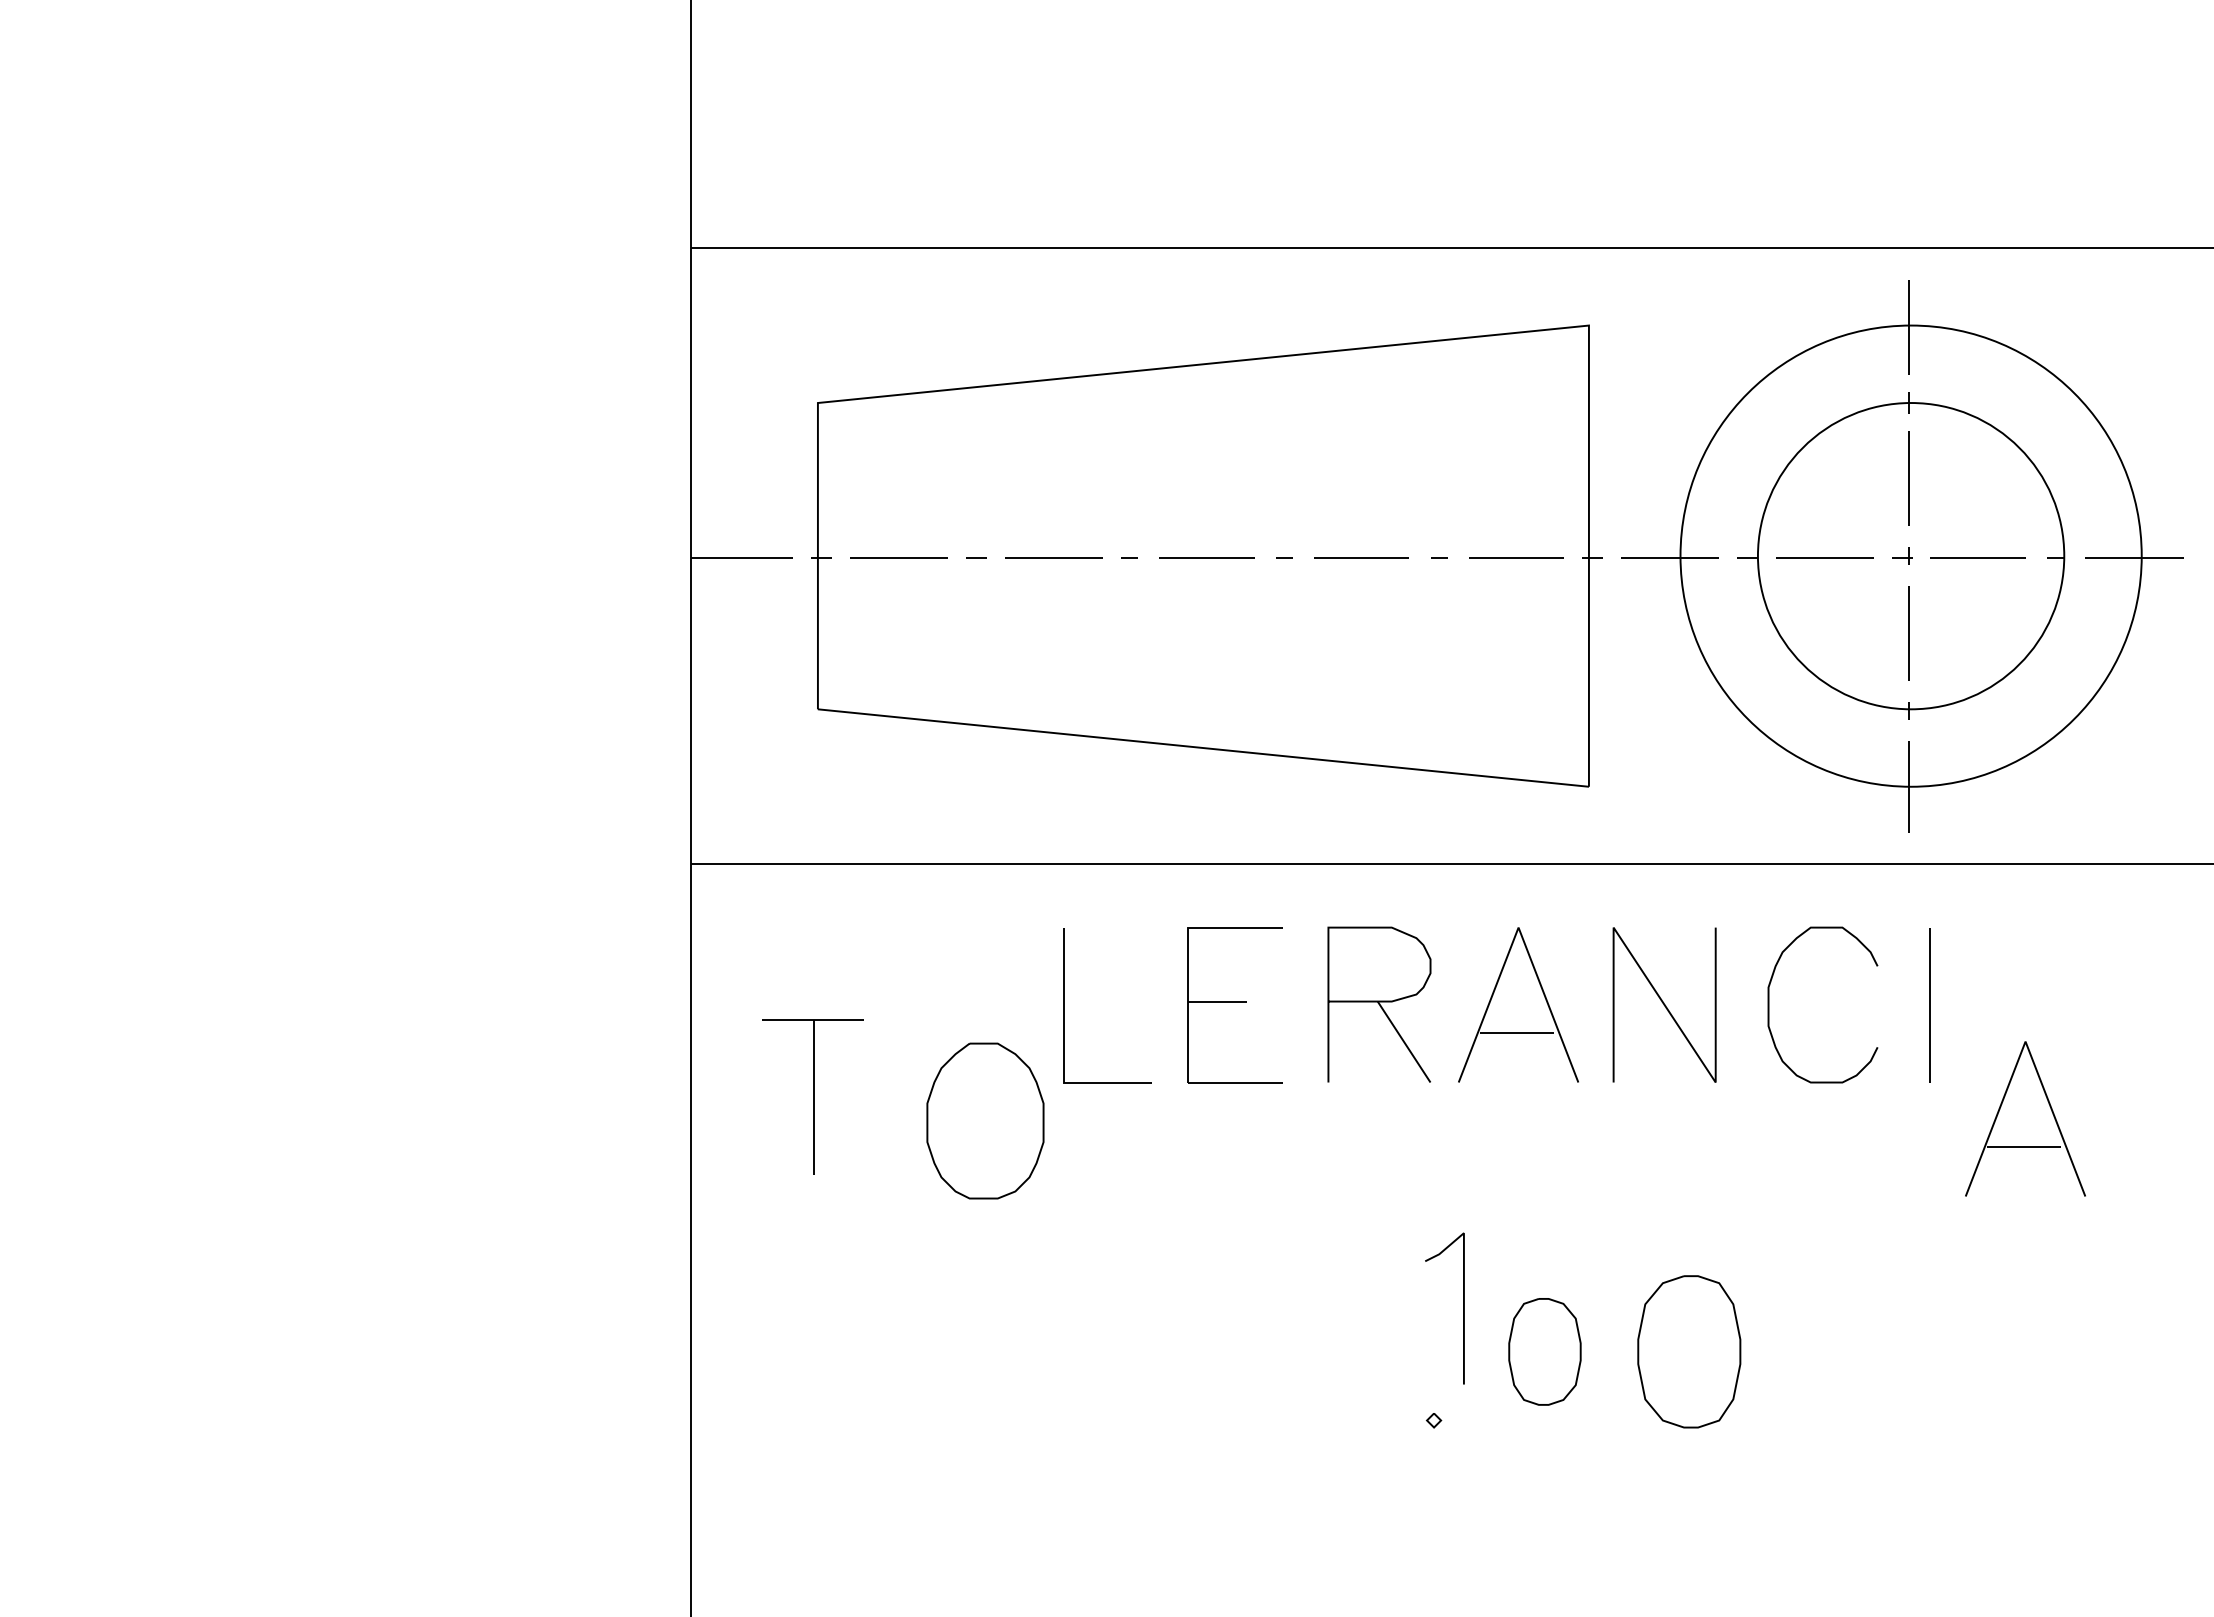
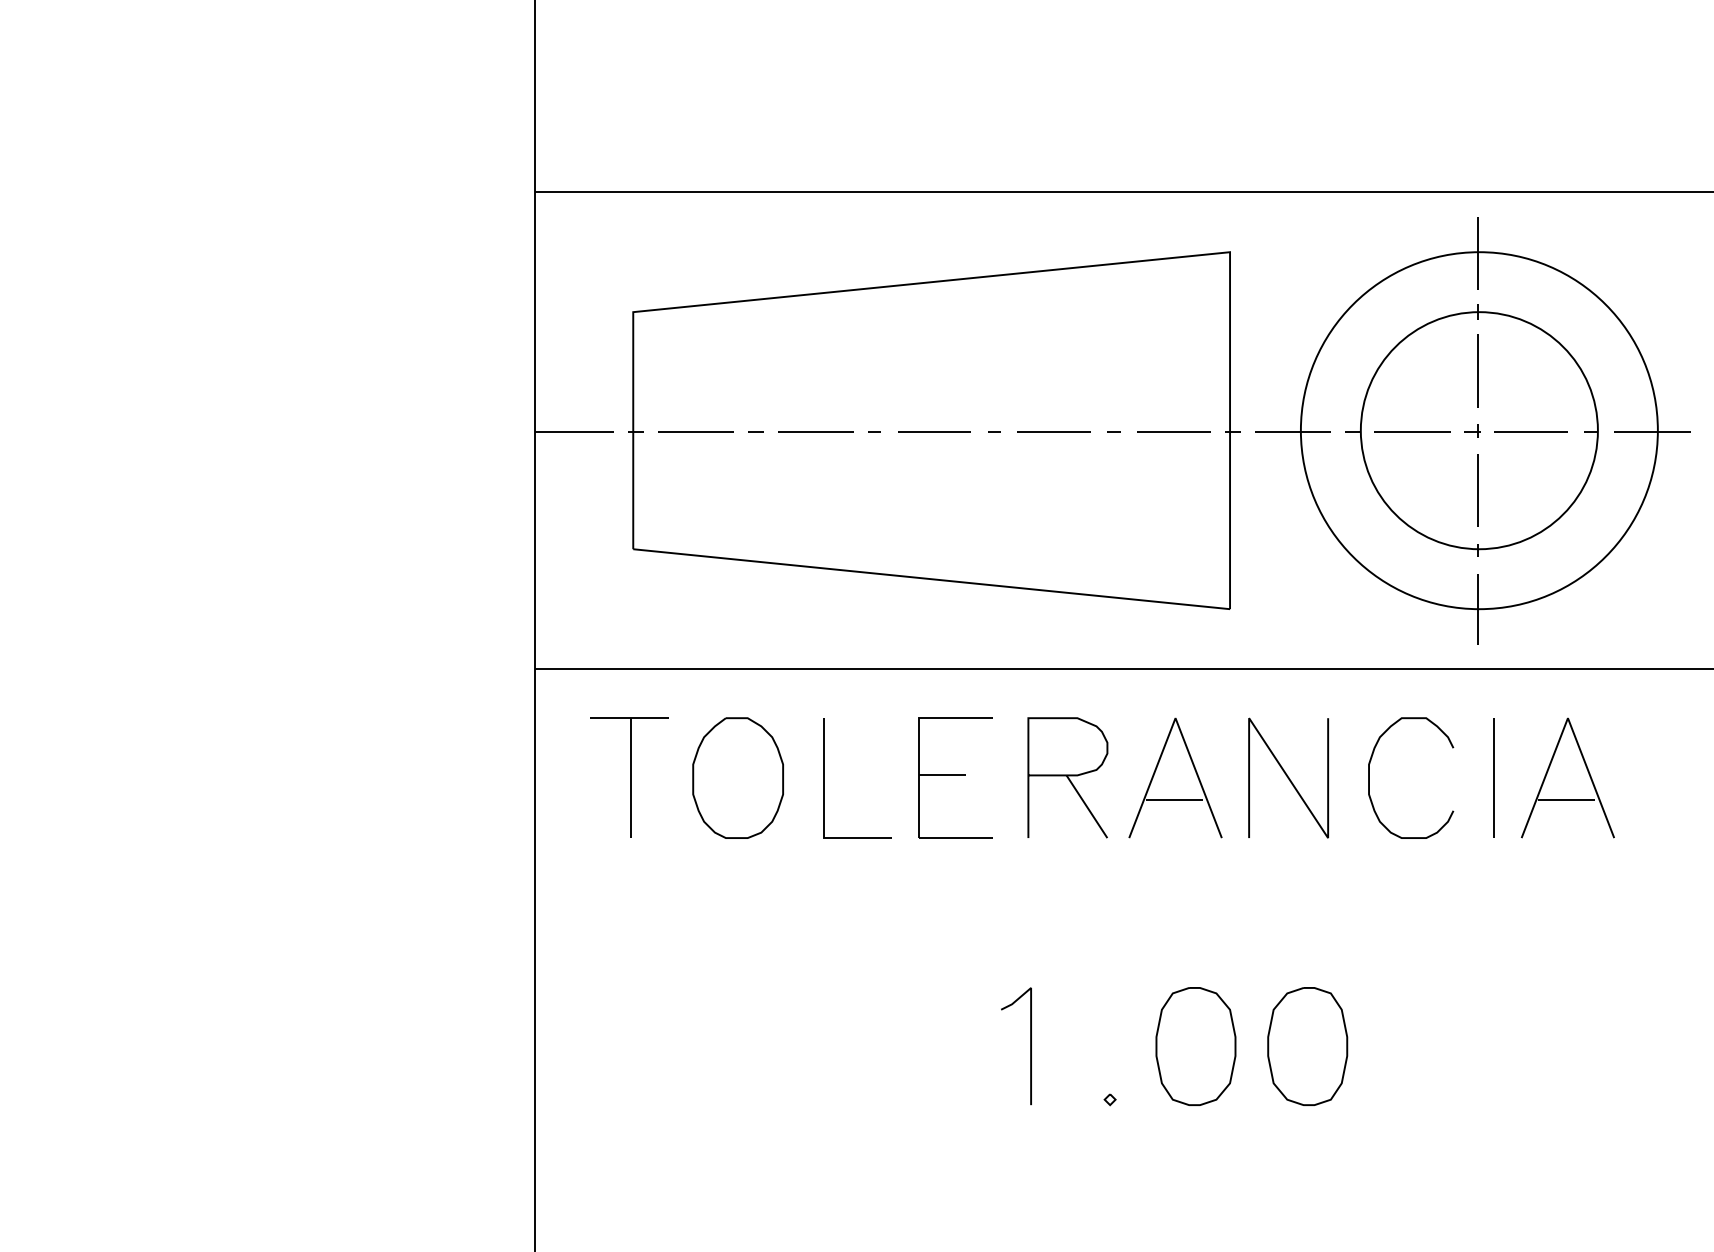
part: (812, 1096) -> (629, 777), moved
part: (2001, 1107) -> (1549, 769), moved
part: (985, 1120) -> (738, 777), moved
curve: (1463, 1308) -> (1030, 1046), moved
part: (1544, 1351) -> (1195, 1046), size x1.43

